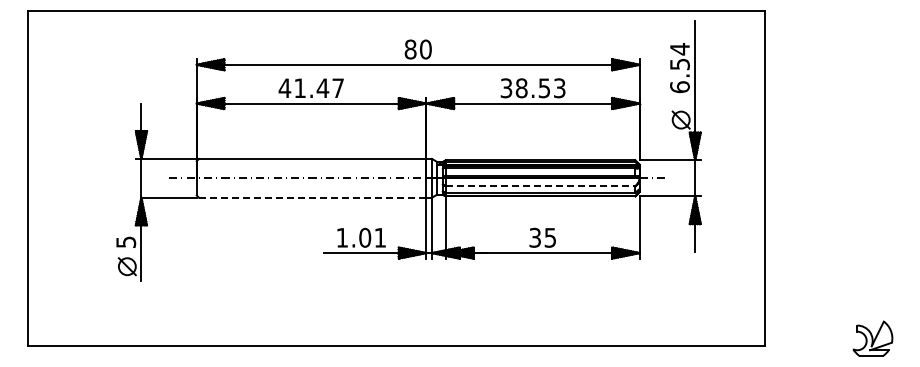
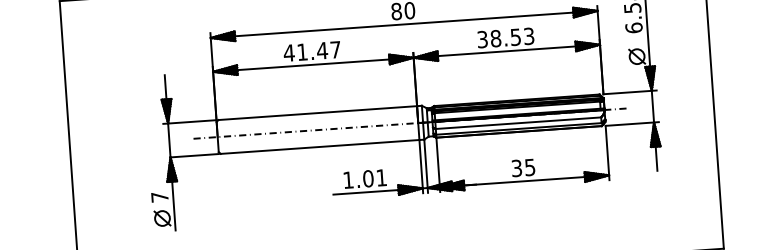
line: (540, 186) -> (518, 123), dashed -> solid
line: (312, 197) -> (319, 146), dashed -> solid
text: (126, 241) -> (160, 196), 5 -> 7

